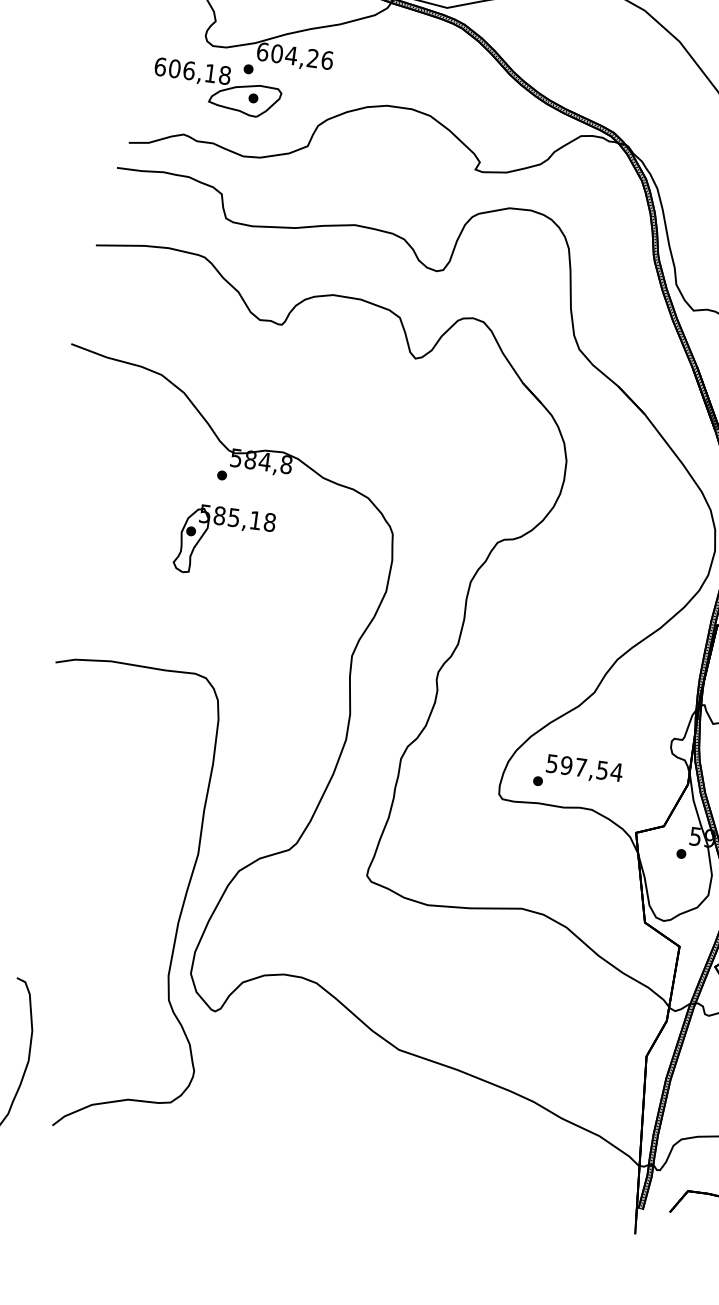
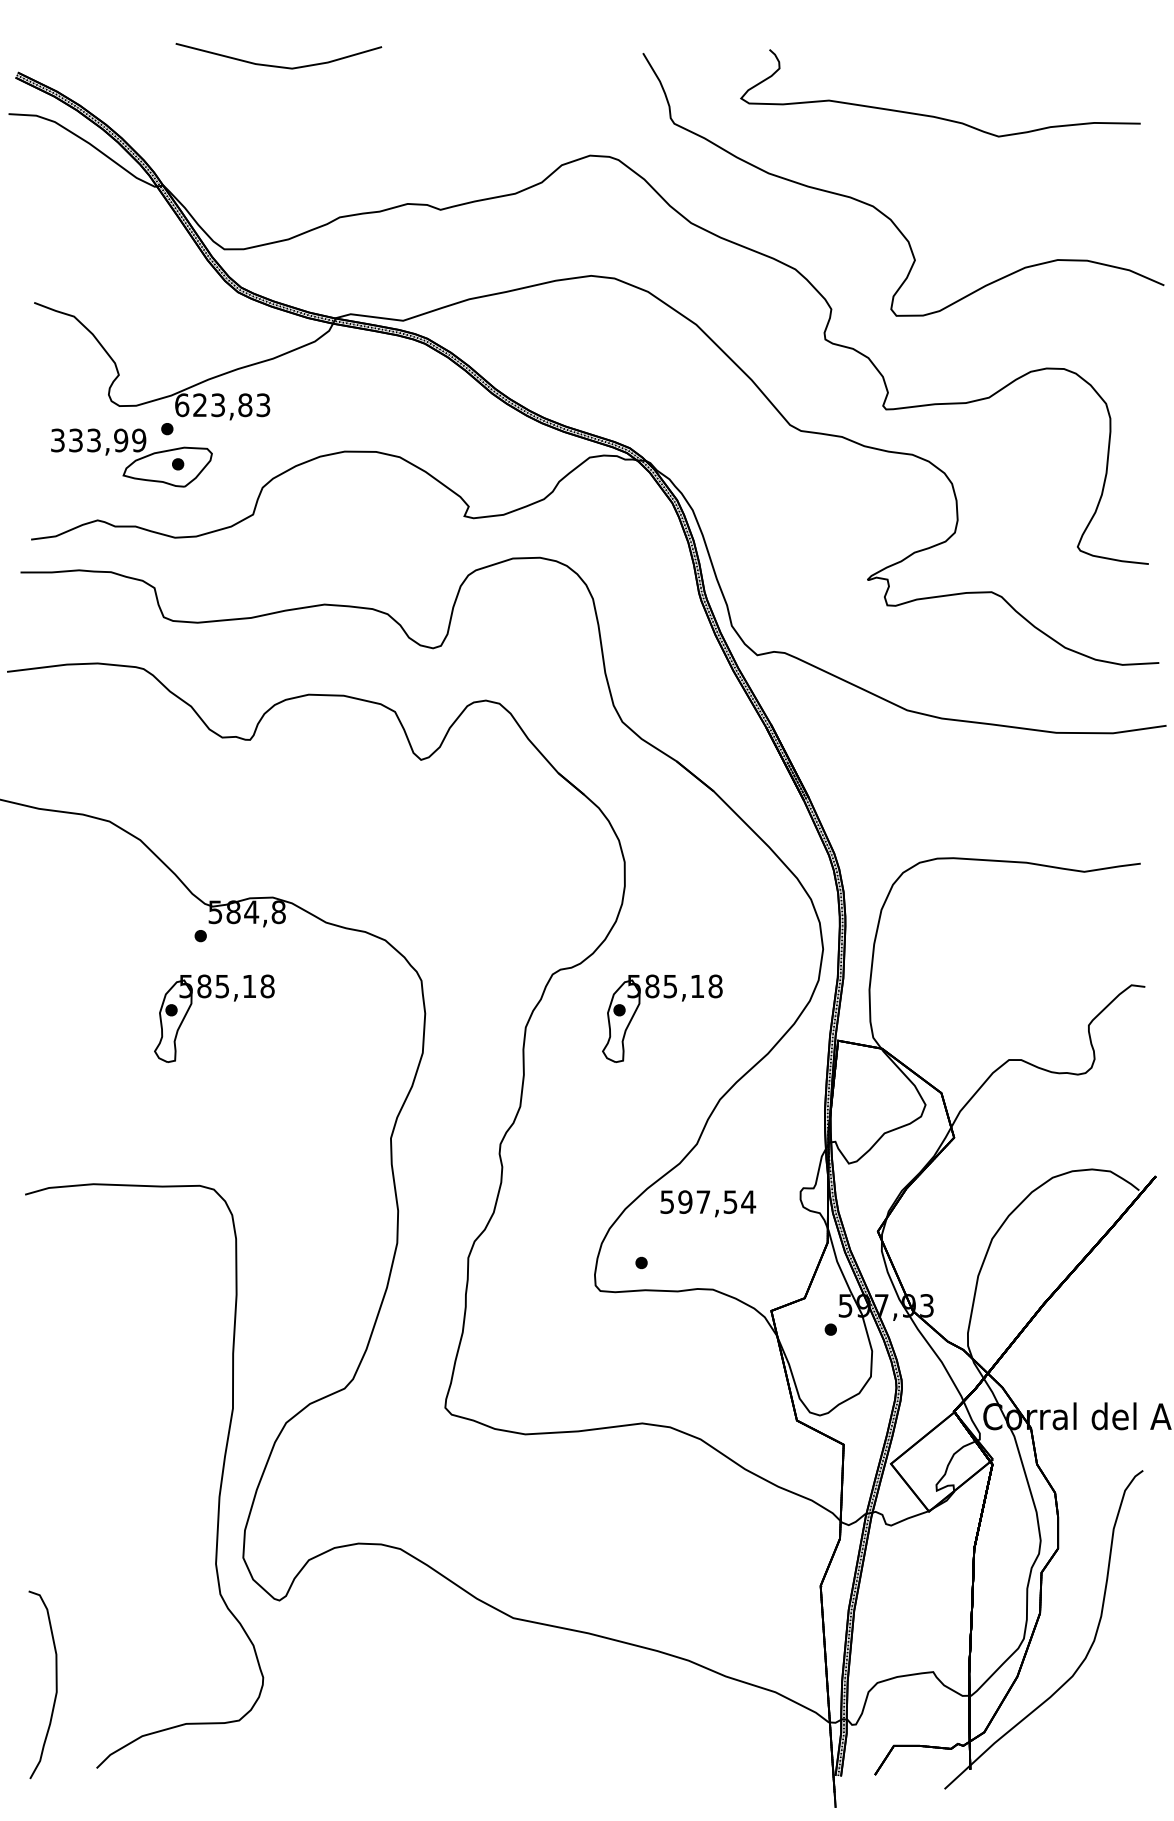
text: (302, 57) -> (231, 405), 604,26 -> 623,83
text: (192, 71) -> (98, 440), 606,18 -> 333,99
part: (585, 573) -> (666, 998), added
text: (584, 769) -> (708, 1203), moved

